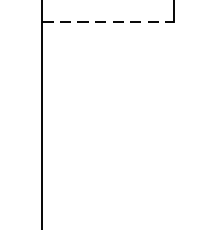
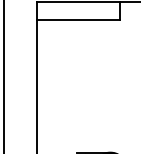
line: (108, 22) -> (78, 20), dashed -> solid

